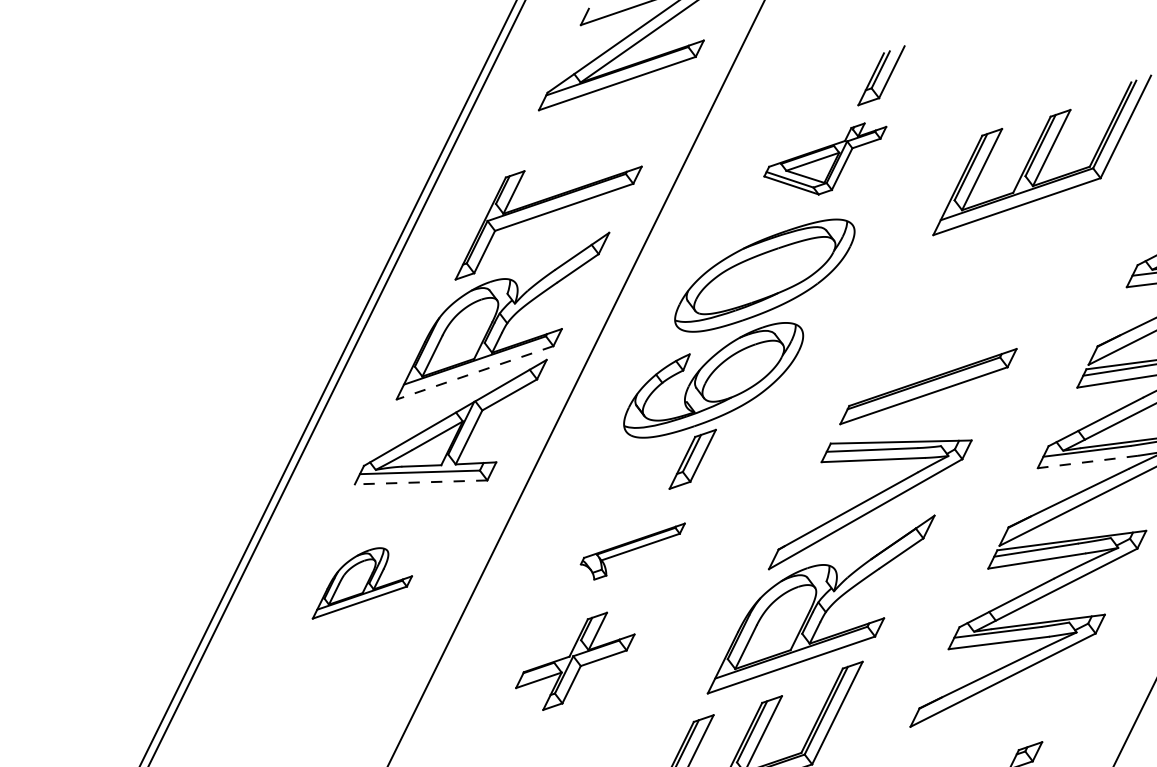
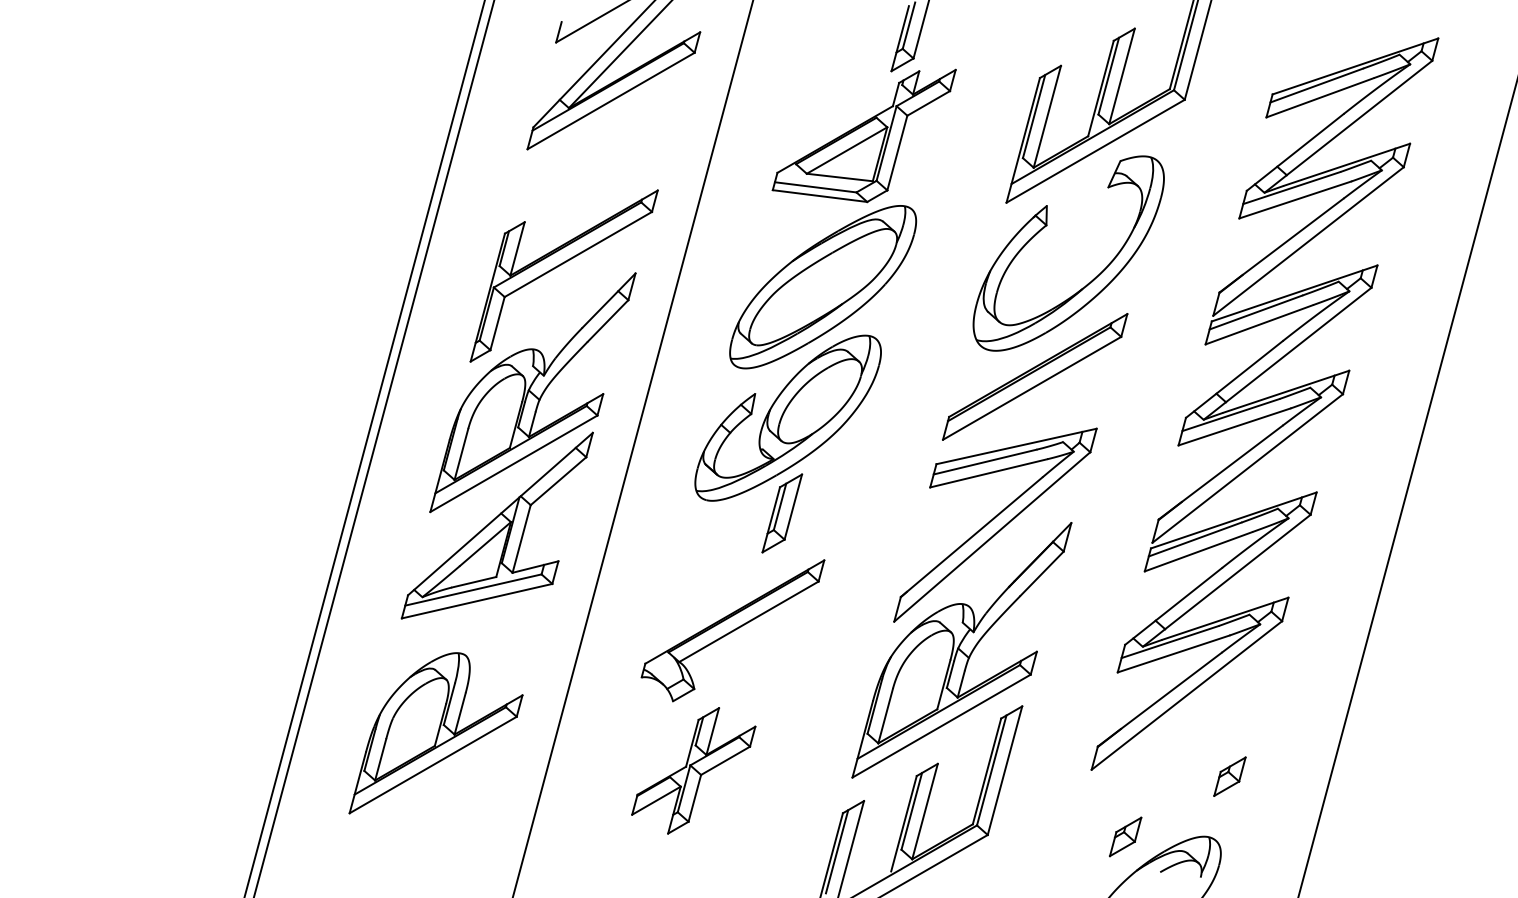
part: (824, 154) -> (863, 135), size x1.43
part: (961, 263) -> (1044, 228), added
line: (474, 373) -> (513, 464), dashed -> solid
line: (1087, 462) -> (1234, 427), dashed -> solid
line: (420, 482) -> (476, 601), dashed -> solid
part: (631, 549) -> (732, 630), size x1.67
part: (364, 586) -> (435, 733), size x1.67

